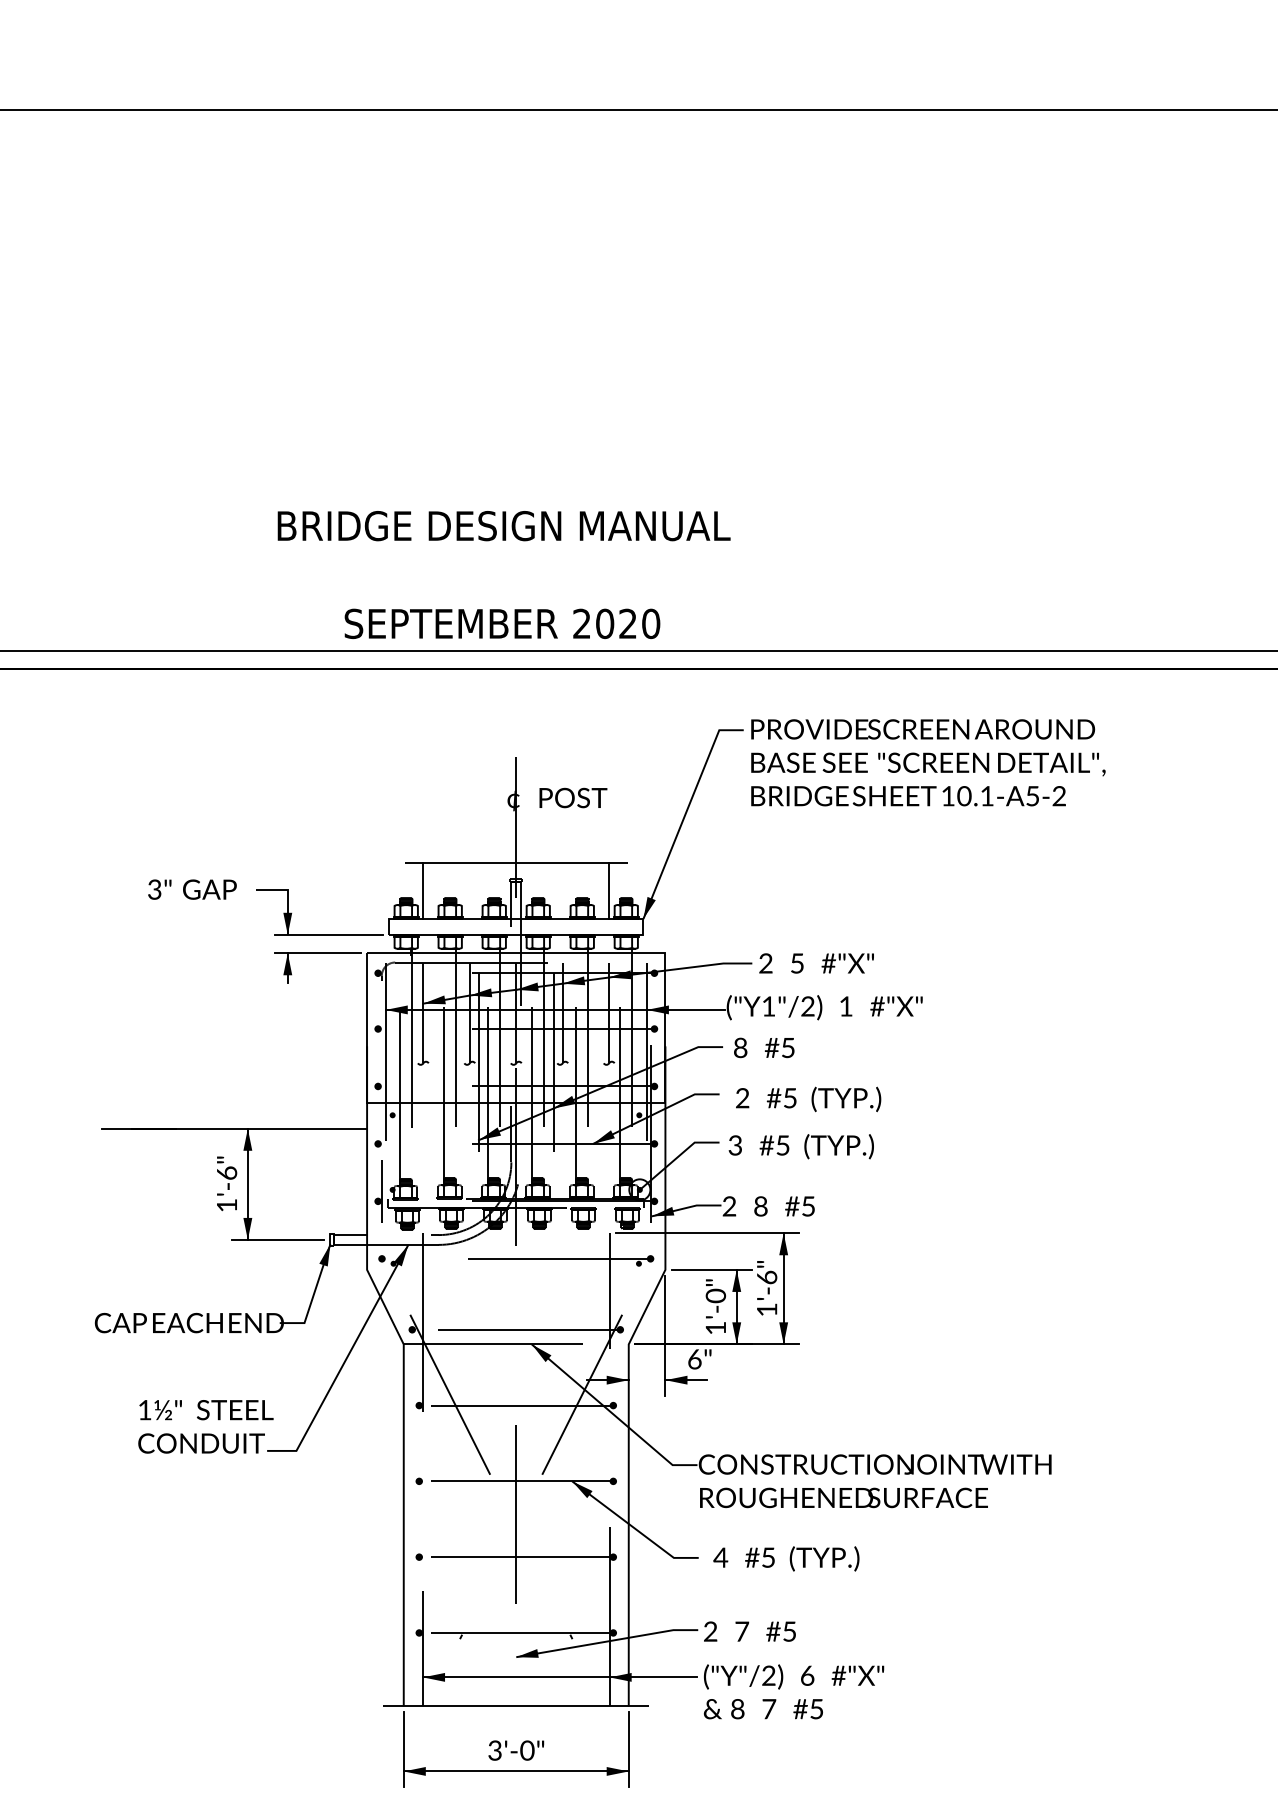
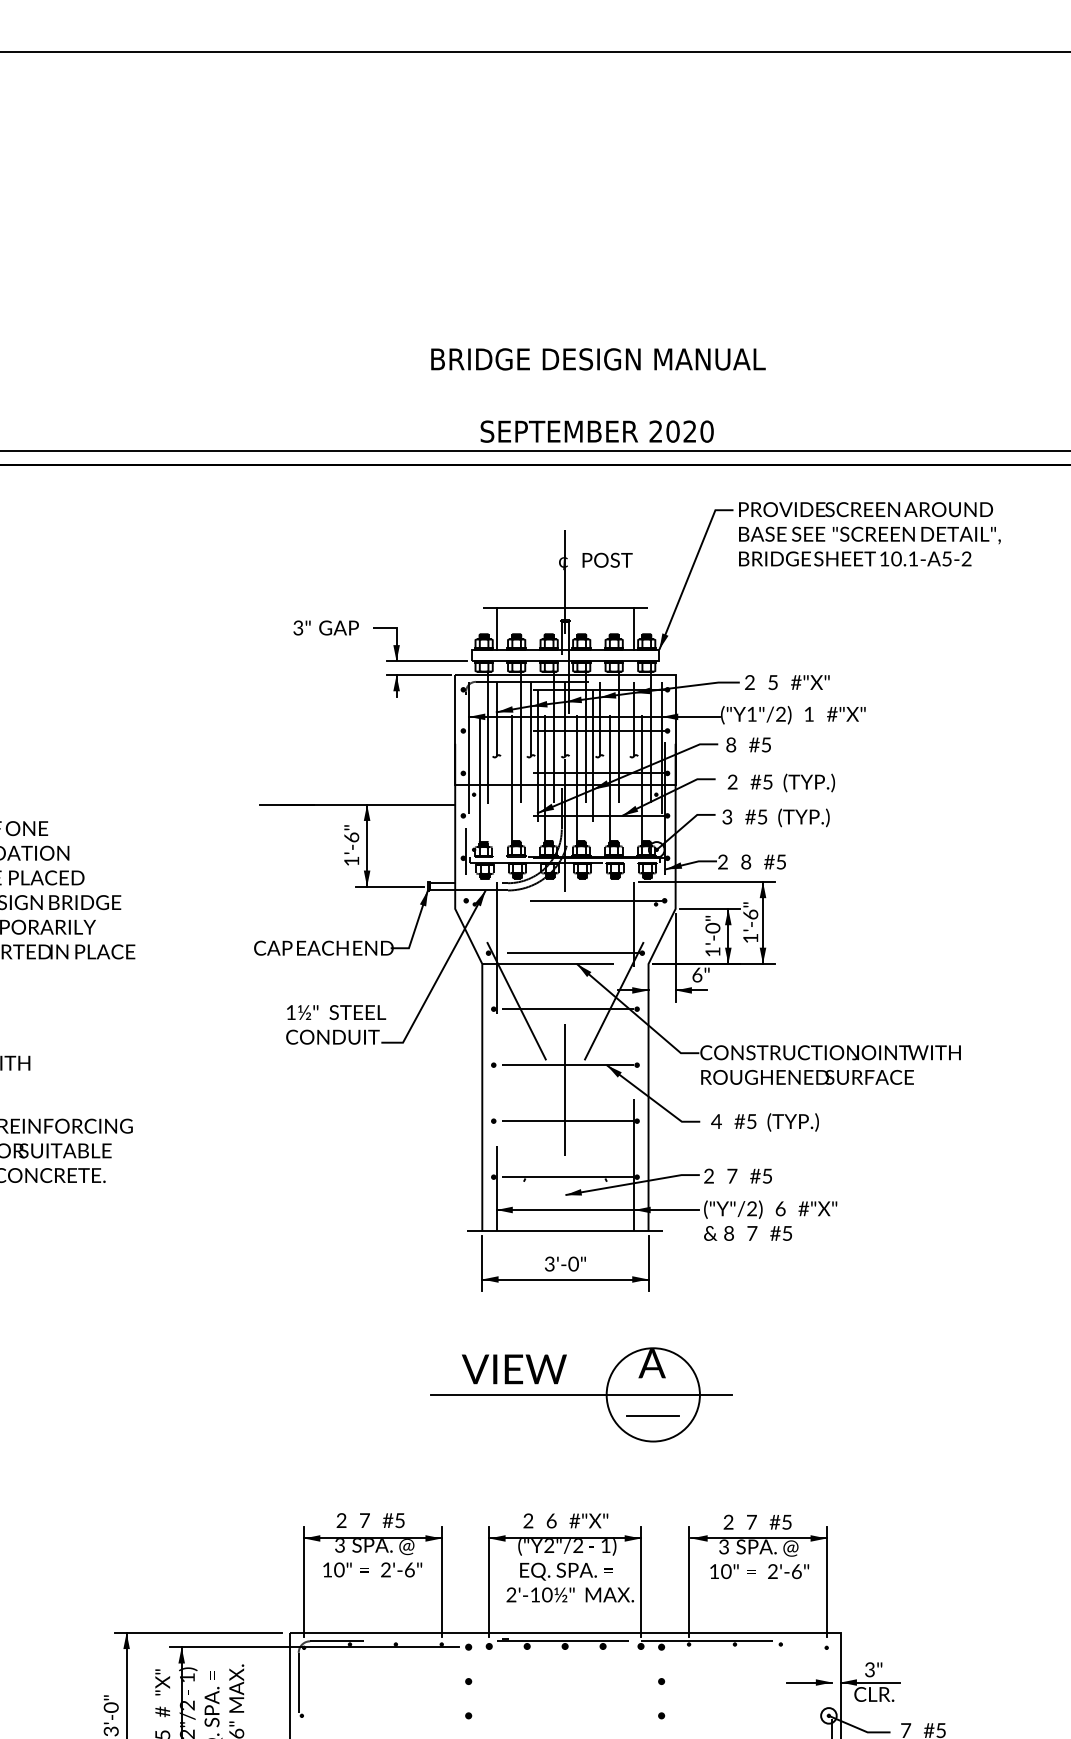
text: (504, 574) -> (598, 395), moved

